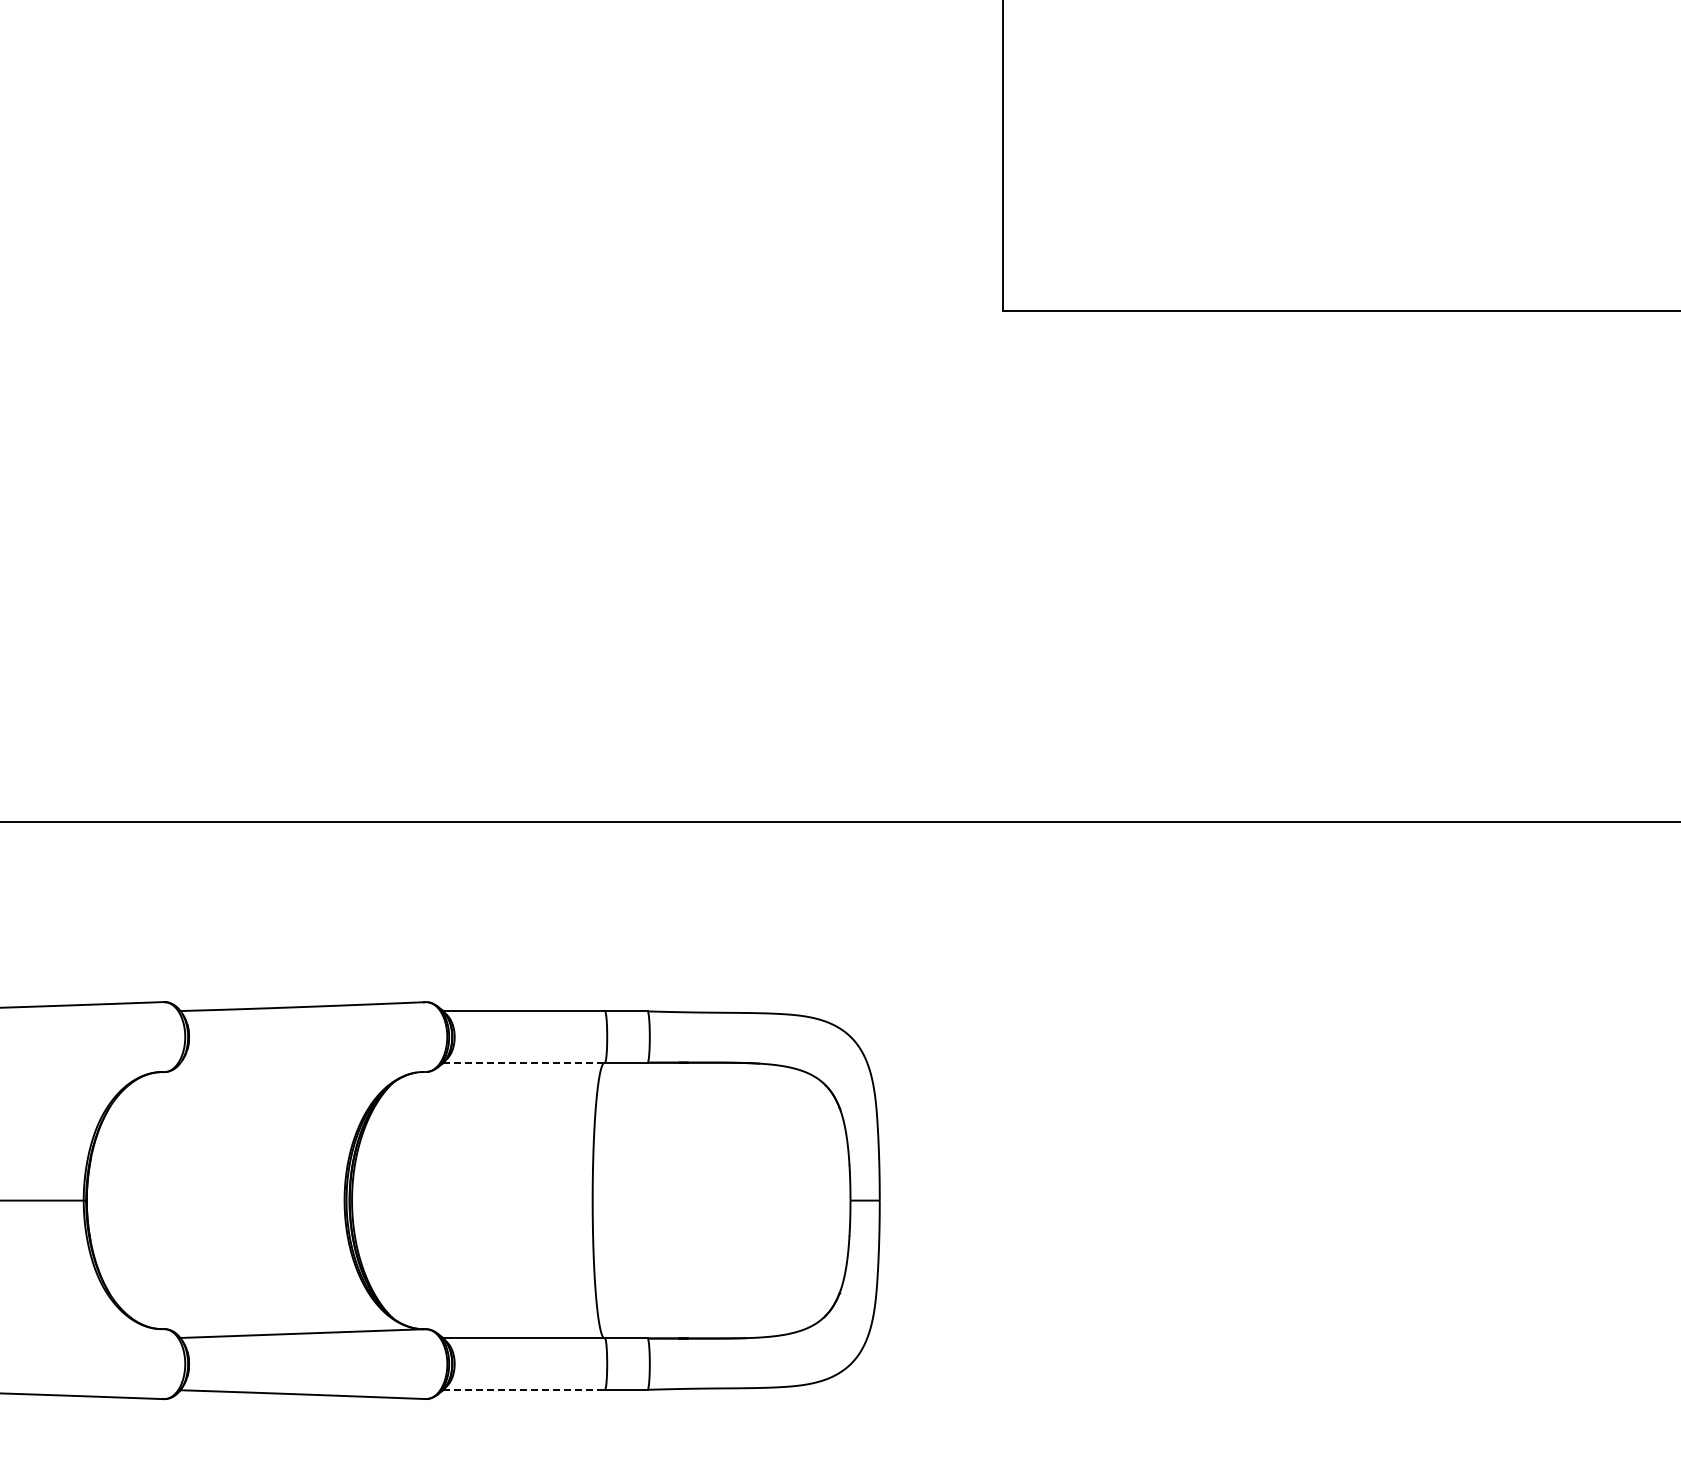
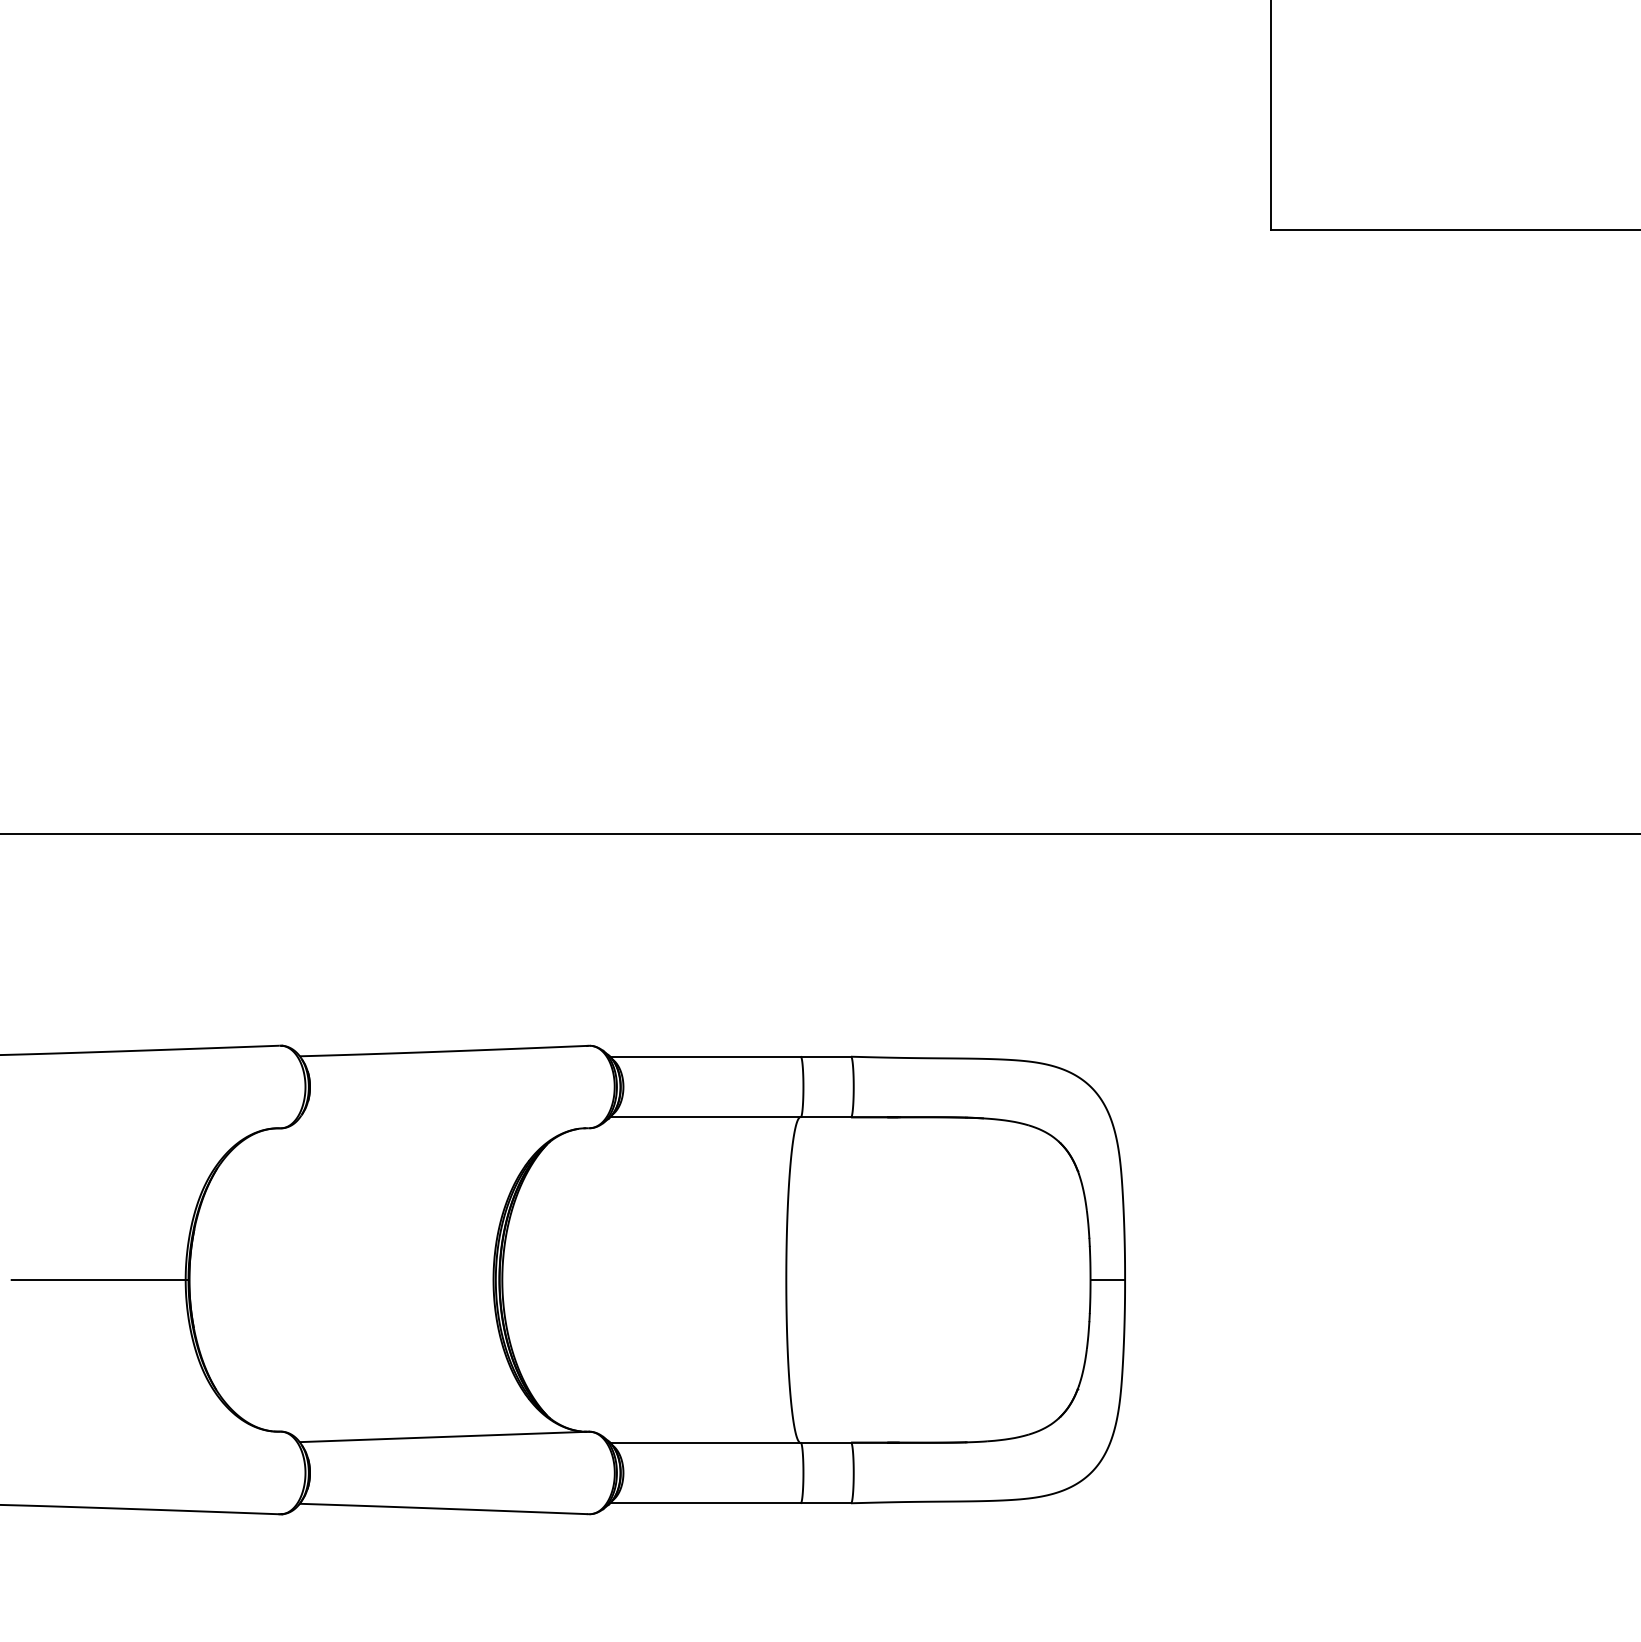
line: (524, 1062) -> (705, 1117), dashed -> solid
line: (524, 1389) -> (705, 1502), dashed -> solid

